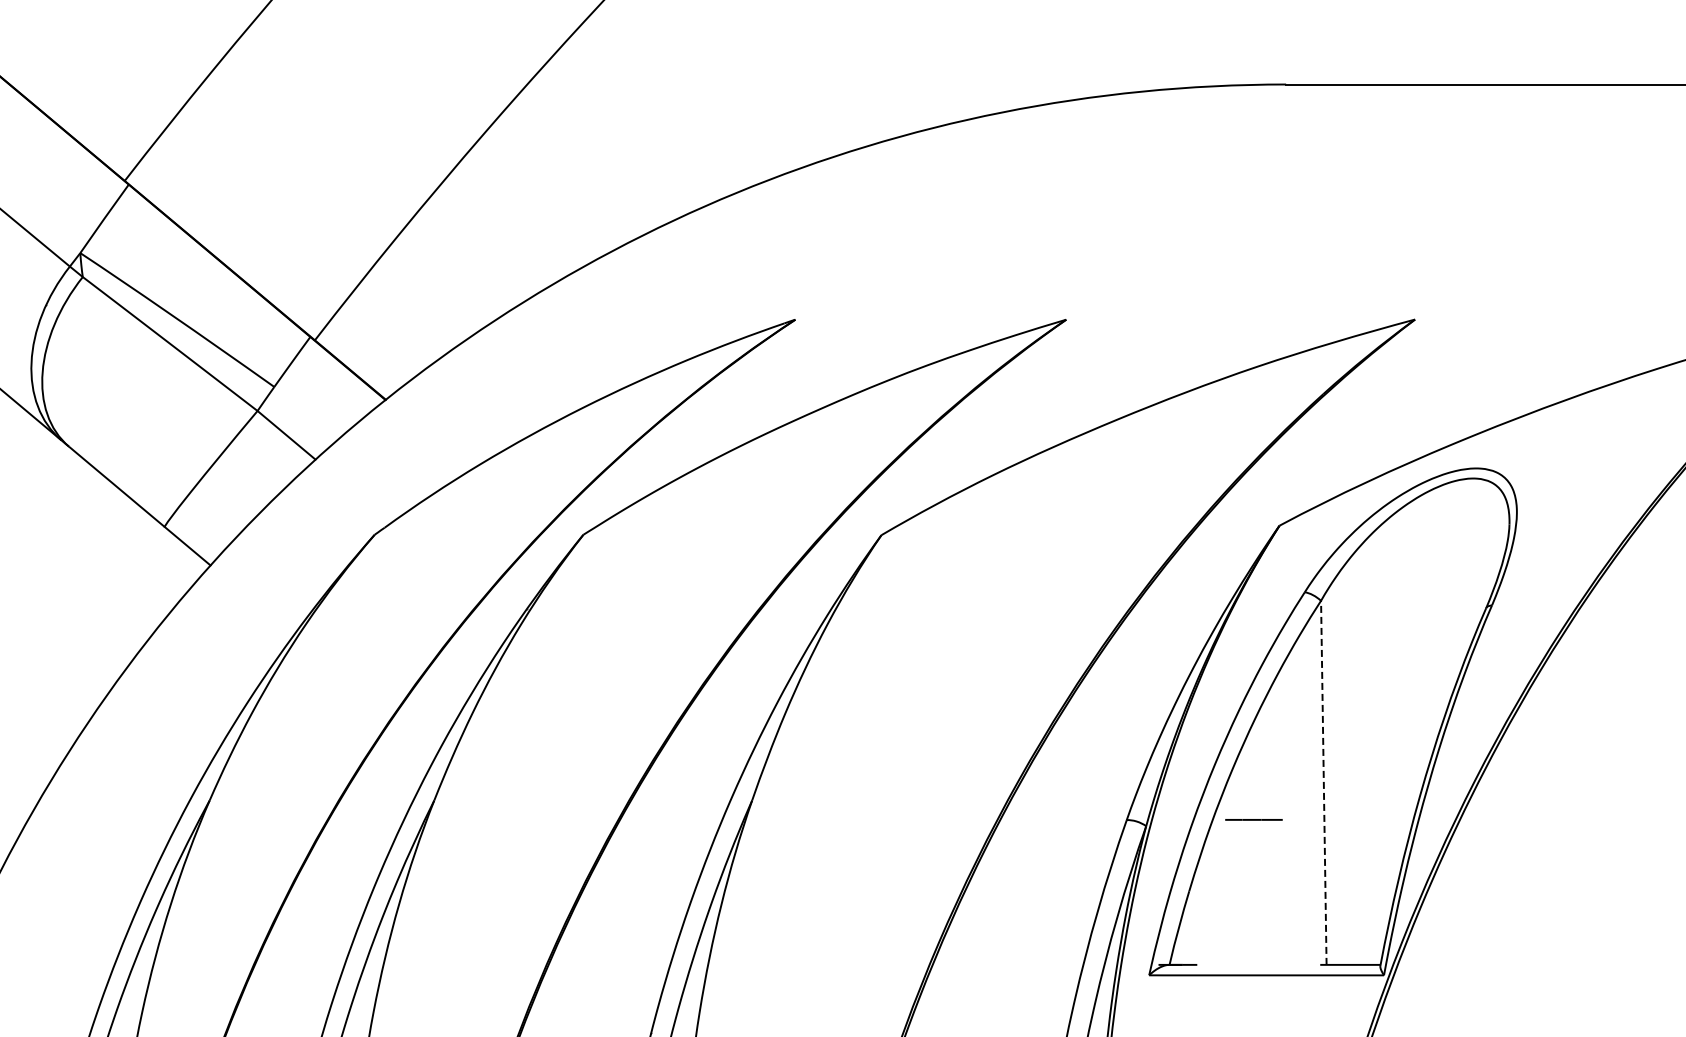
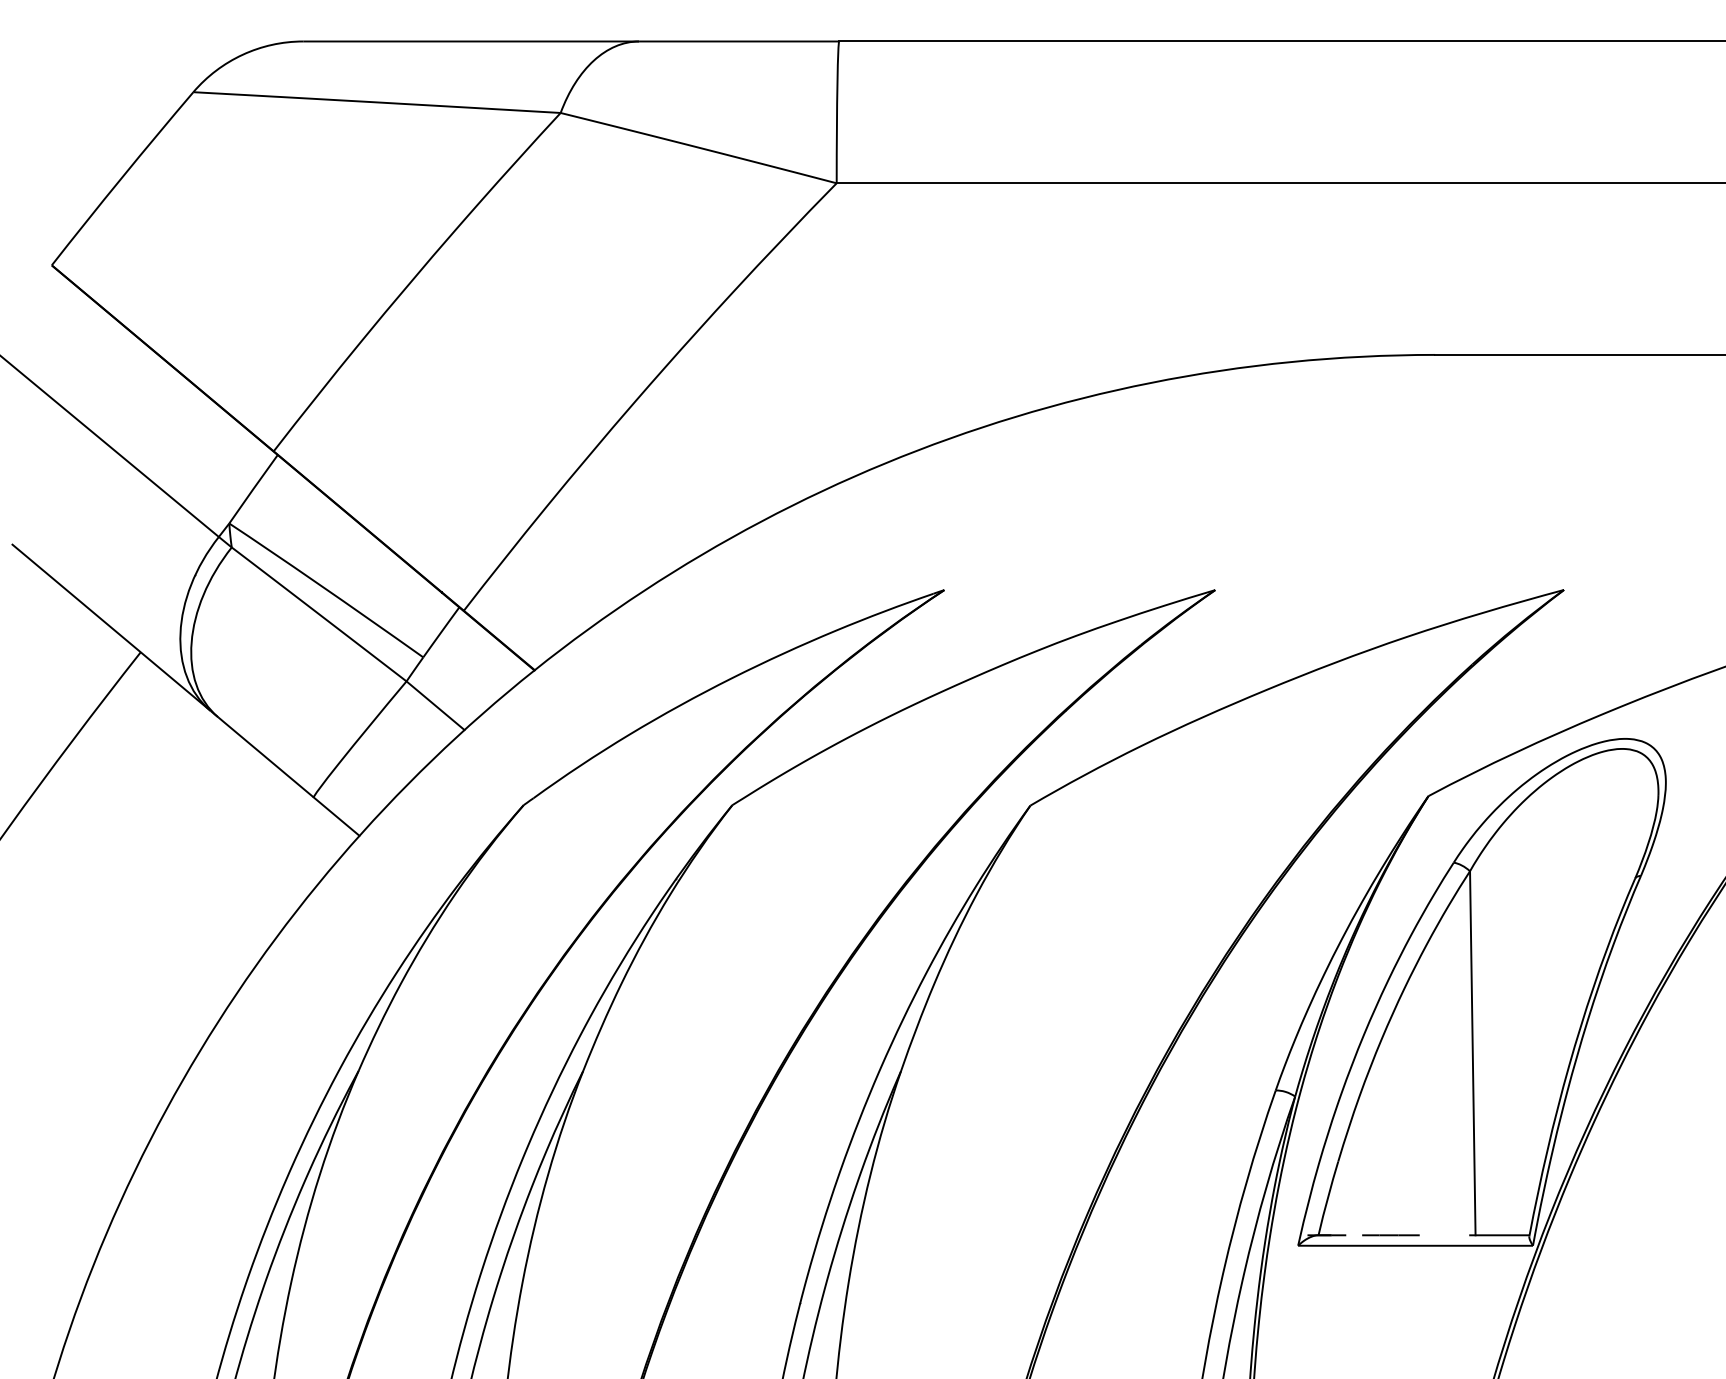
line: (1323, 782) -> (1472, 1052), dashed -> solid
line: (1253, 820) -> (1390, 1235), moved

